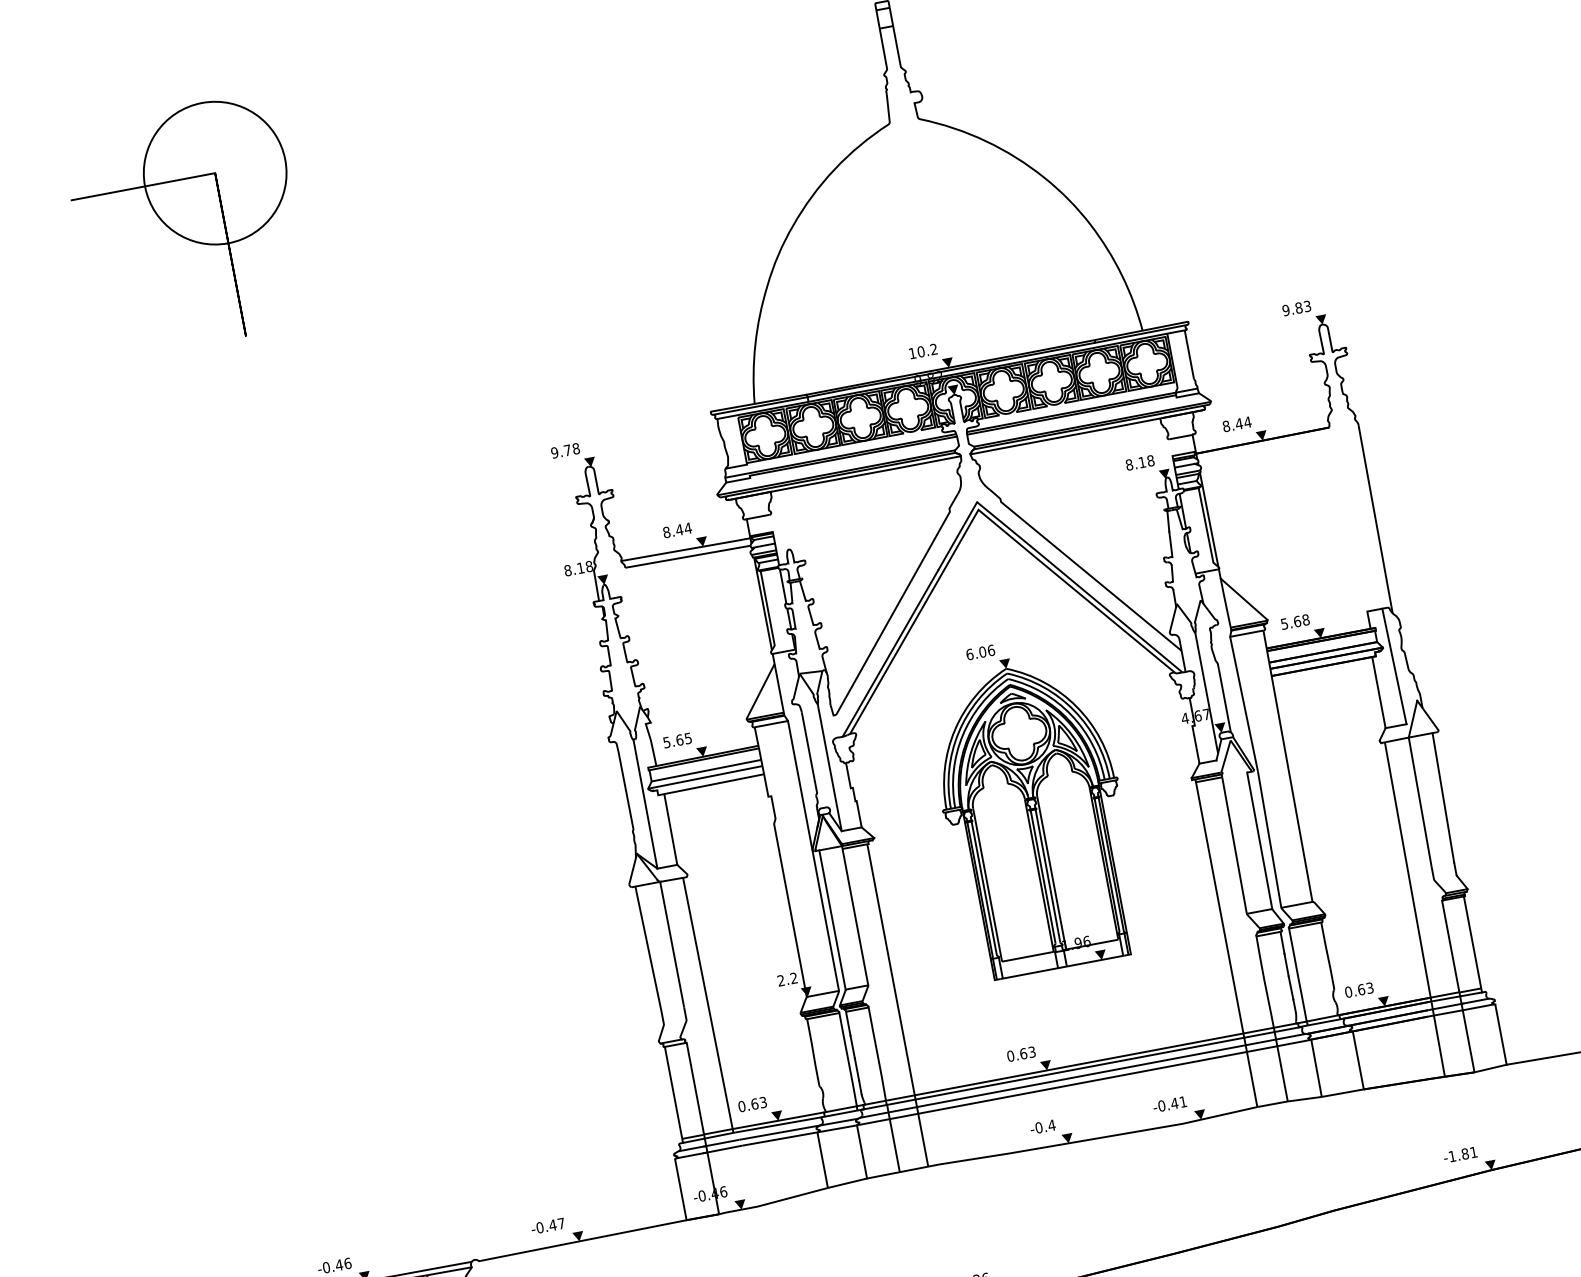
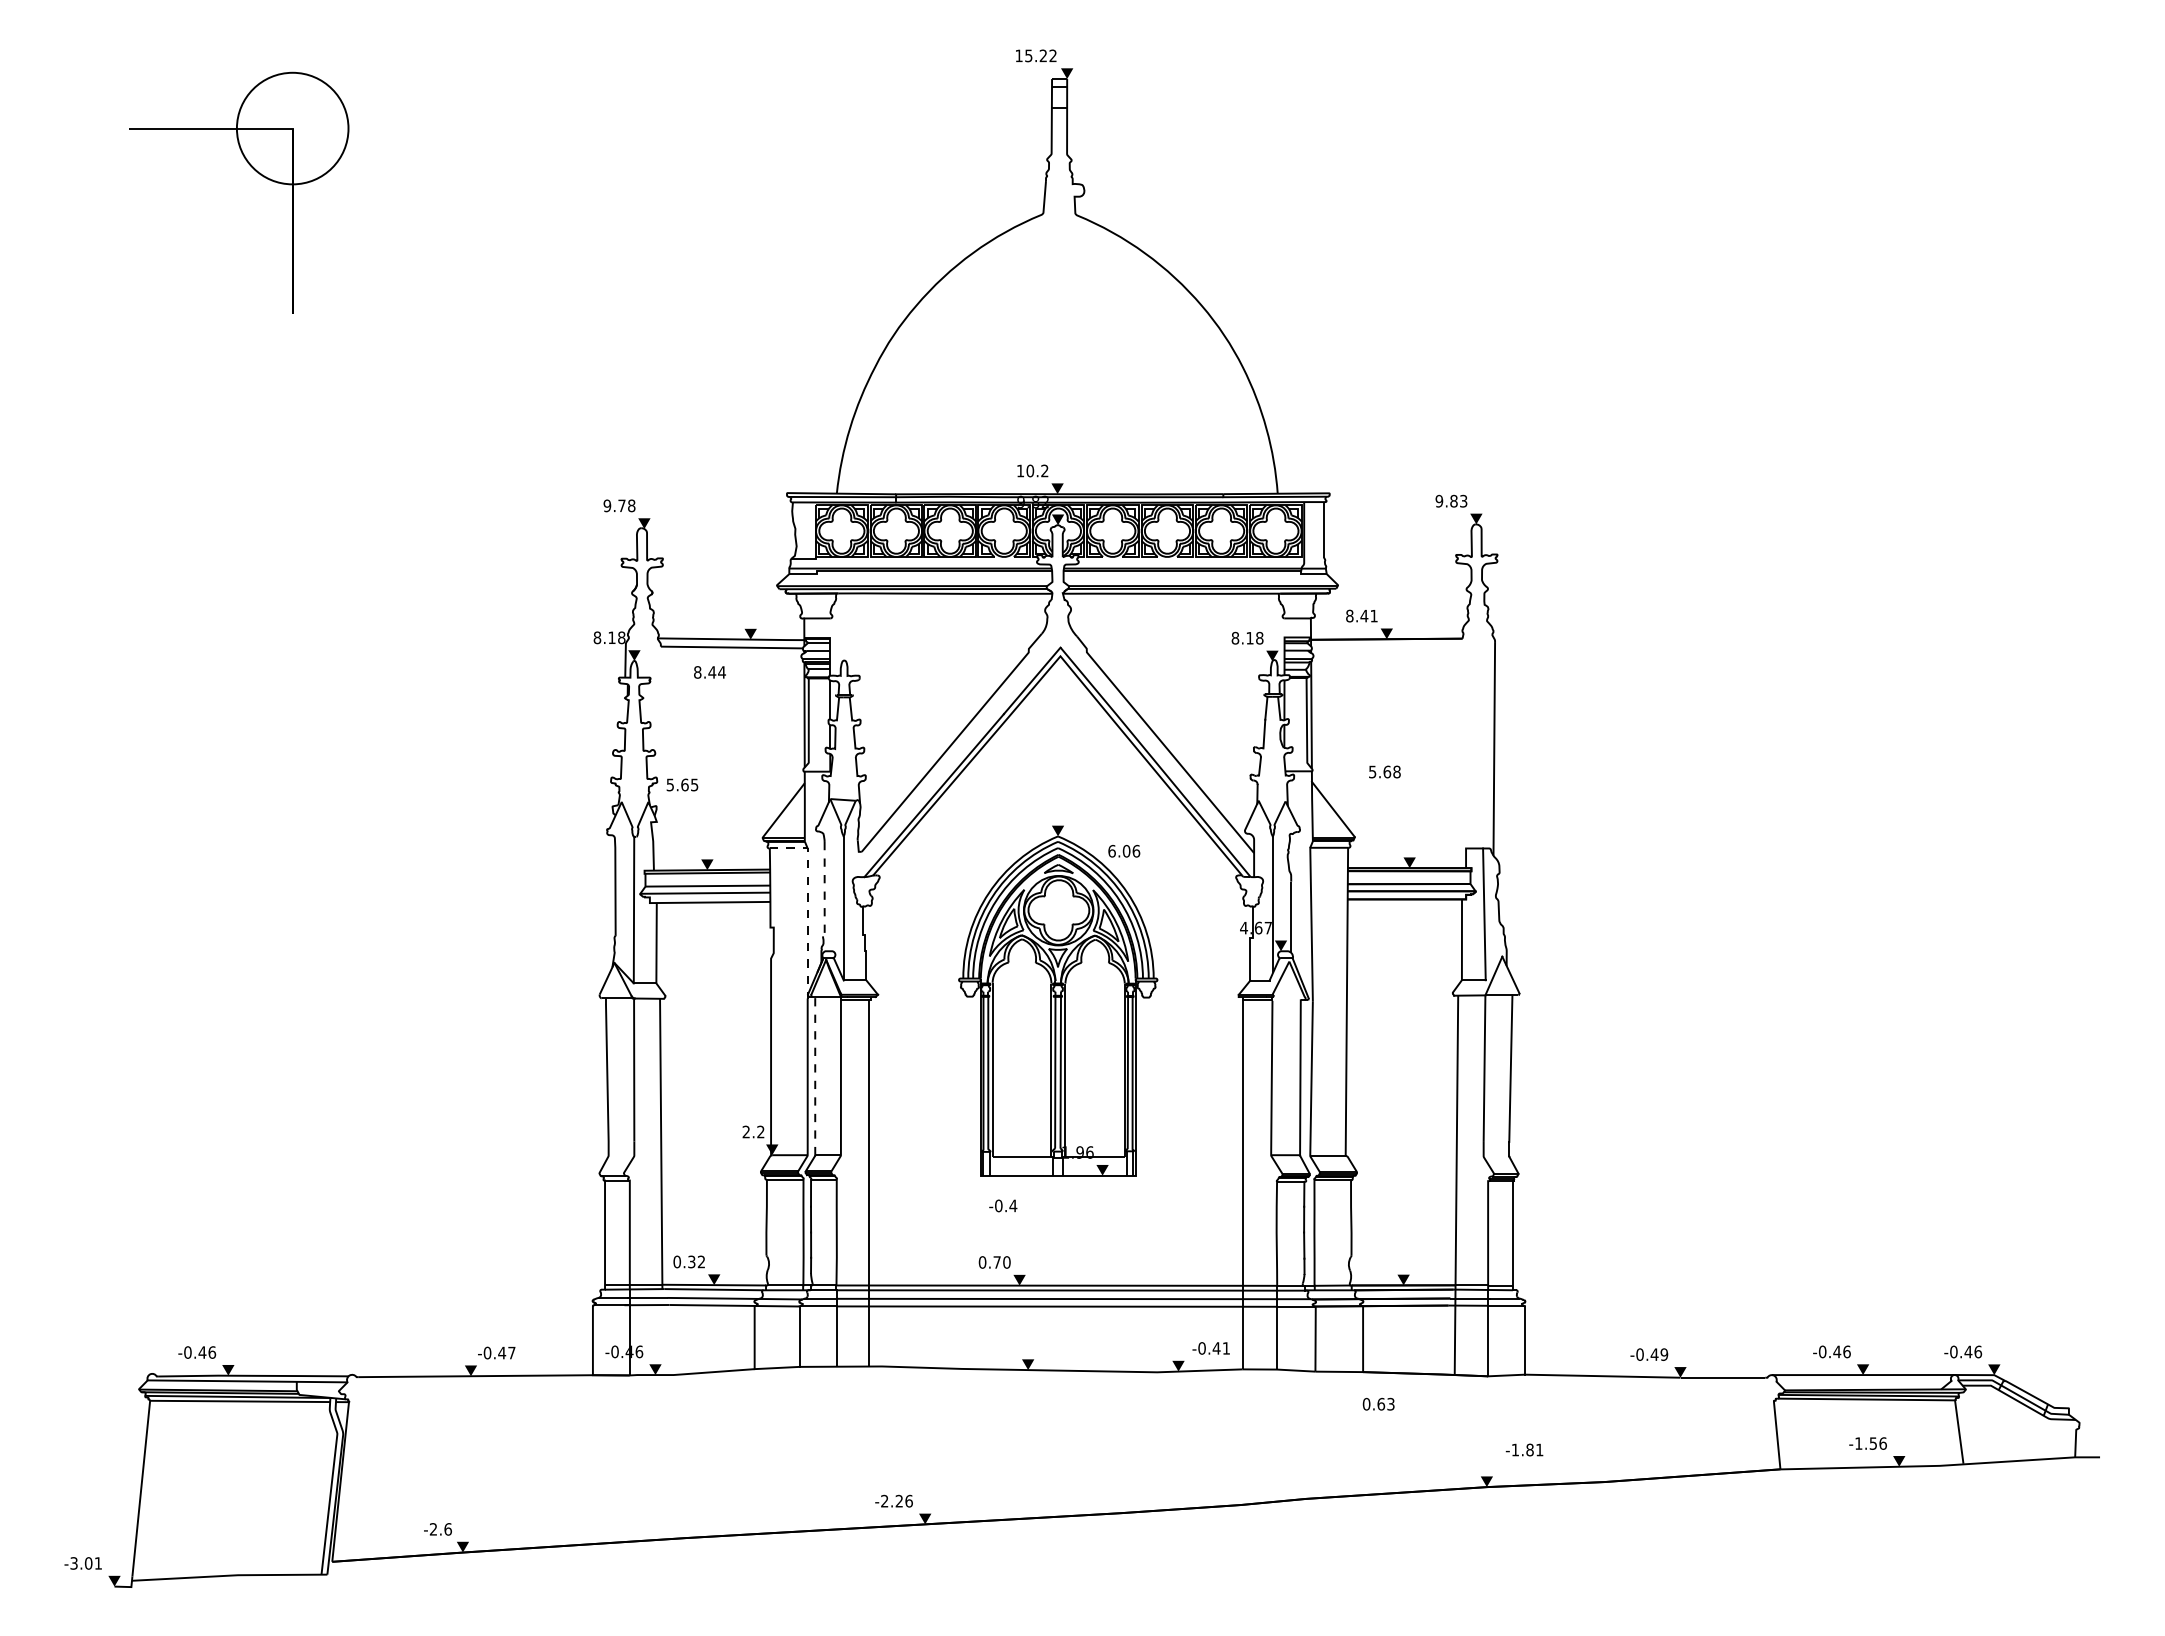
circle: (214, 173) -> (292, 128), size x0.7
text: (1248, 422) -> (1374, 616), 8.44 -> 8.41
text: (677, 530) -> (709, 672), moved
text: (1294, 621) -> (1384, 771), moved
text: (980, 652) -> (1124, 851), moved
text: (677, 740) -> (682, 784), moved
line: (810, 759) -> (824, 895), solid -> dashed
line: (796, 768) -> (807, 902), solid -> dashed
line: (832, 919) -> (815, 1075), solid -> dashed
text: (1358, 989) -> (1378, 1403), moved
text: (1027, 1053) -> (1001, 1262), 0.63 -> 0.70
text: (758, 1102) -> (696, 1261), 0.63 -> 0.32
text: (1169, 1104) -> (1210, 1348), moved
text: (1043, 1126) -> (1003, 1205), moved
text: (1460, 1154) -> (1524, 1449), moved
text: (547, 1225) -> (496, 1352), moved

